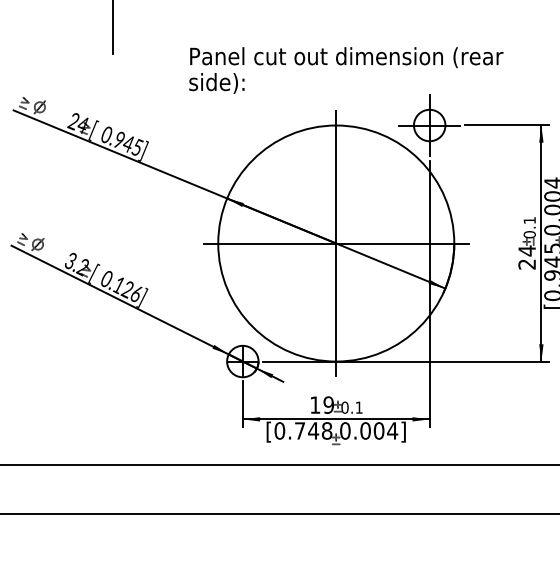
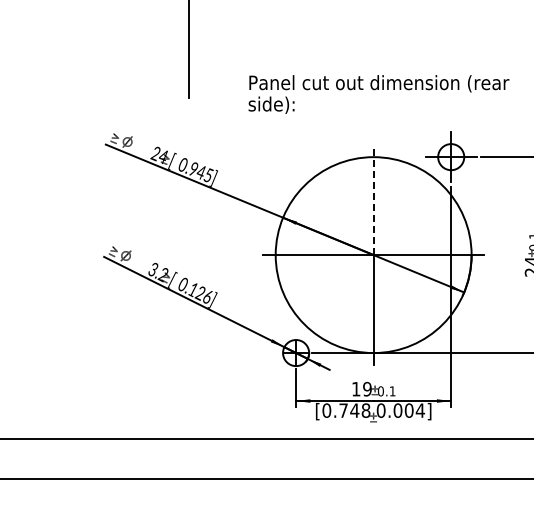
text: (345, 70) -> (378, 94), moved
line: (336, 176) -> (373, 199), solid -> dashed

